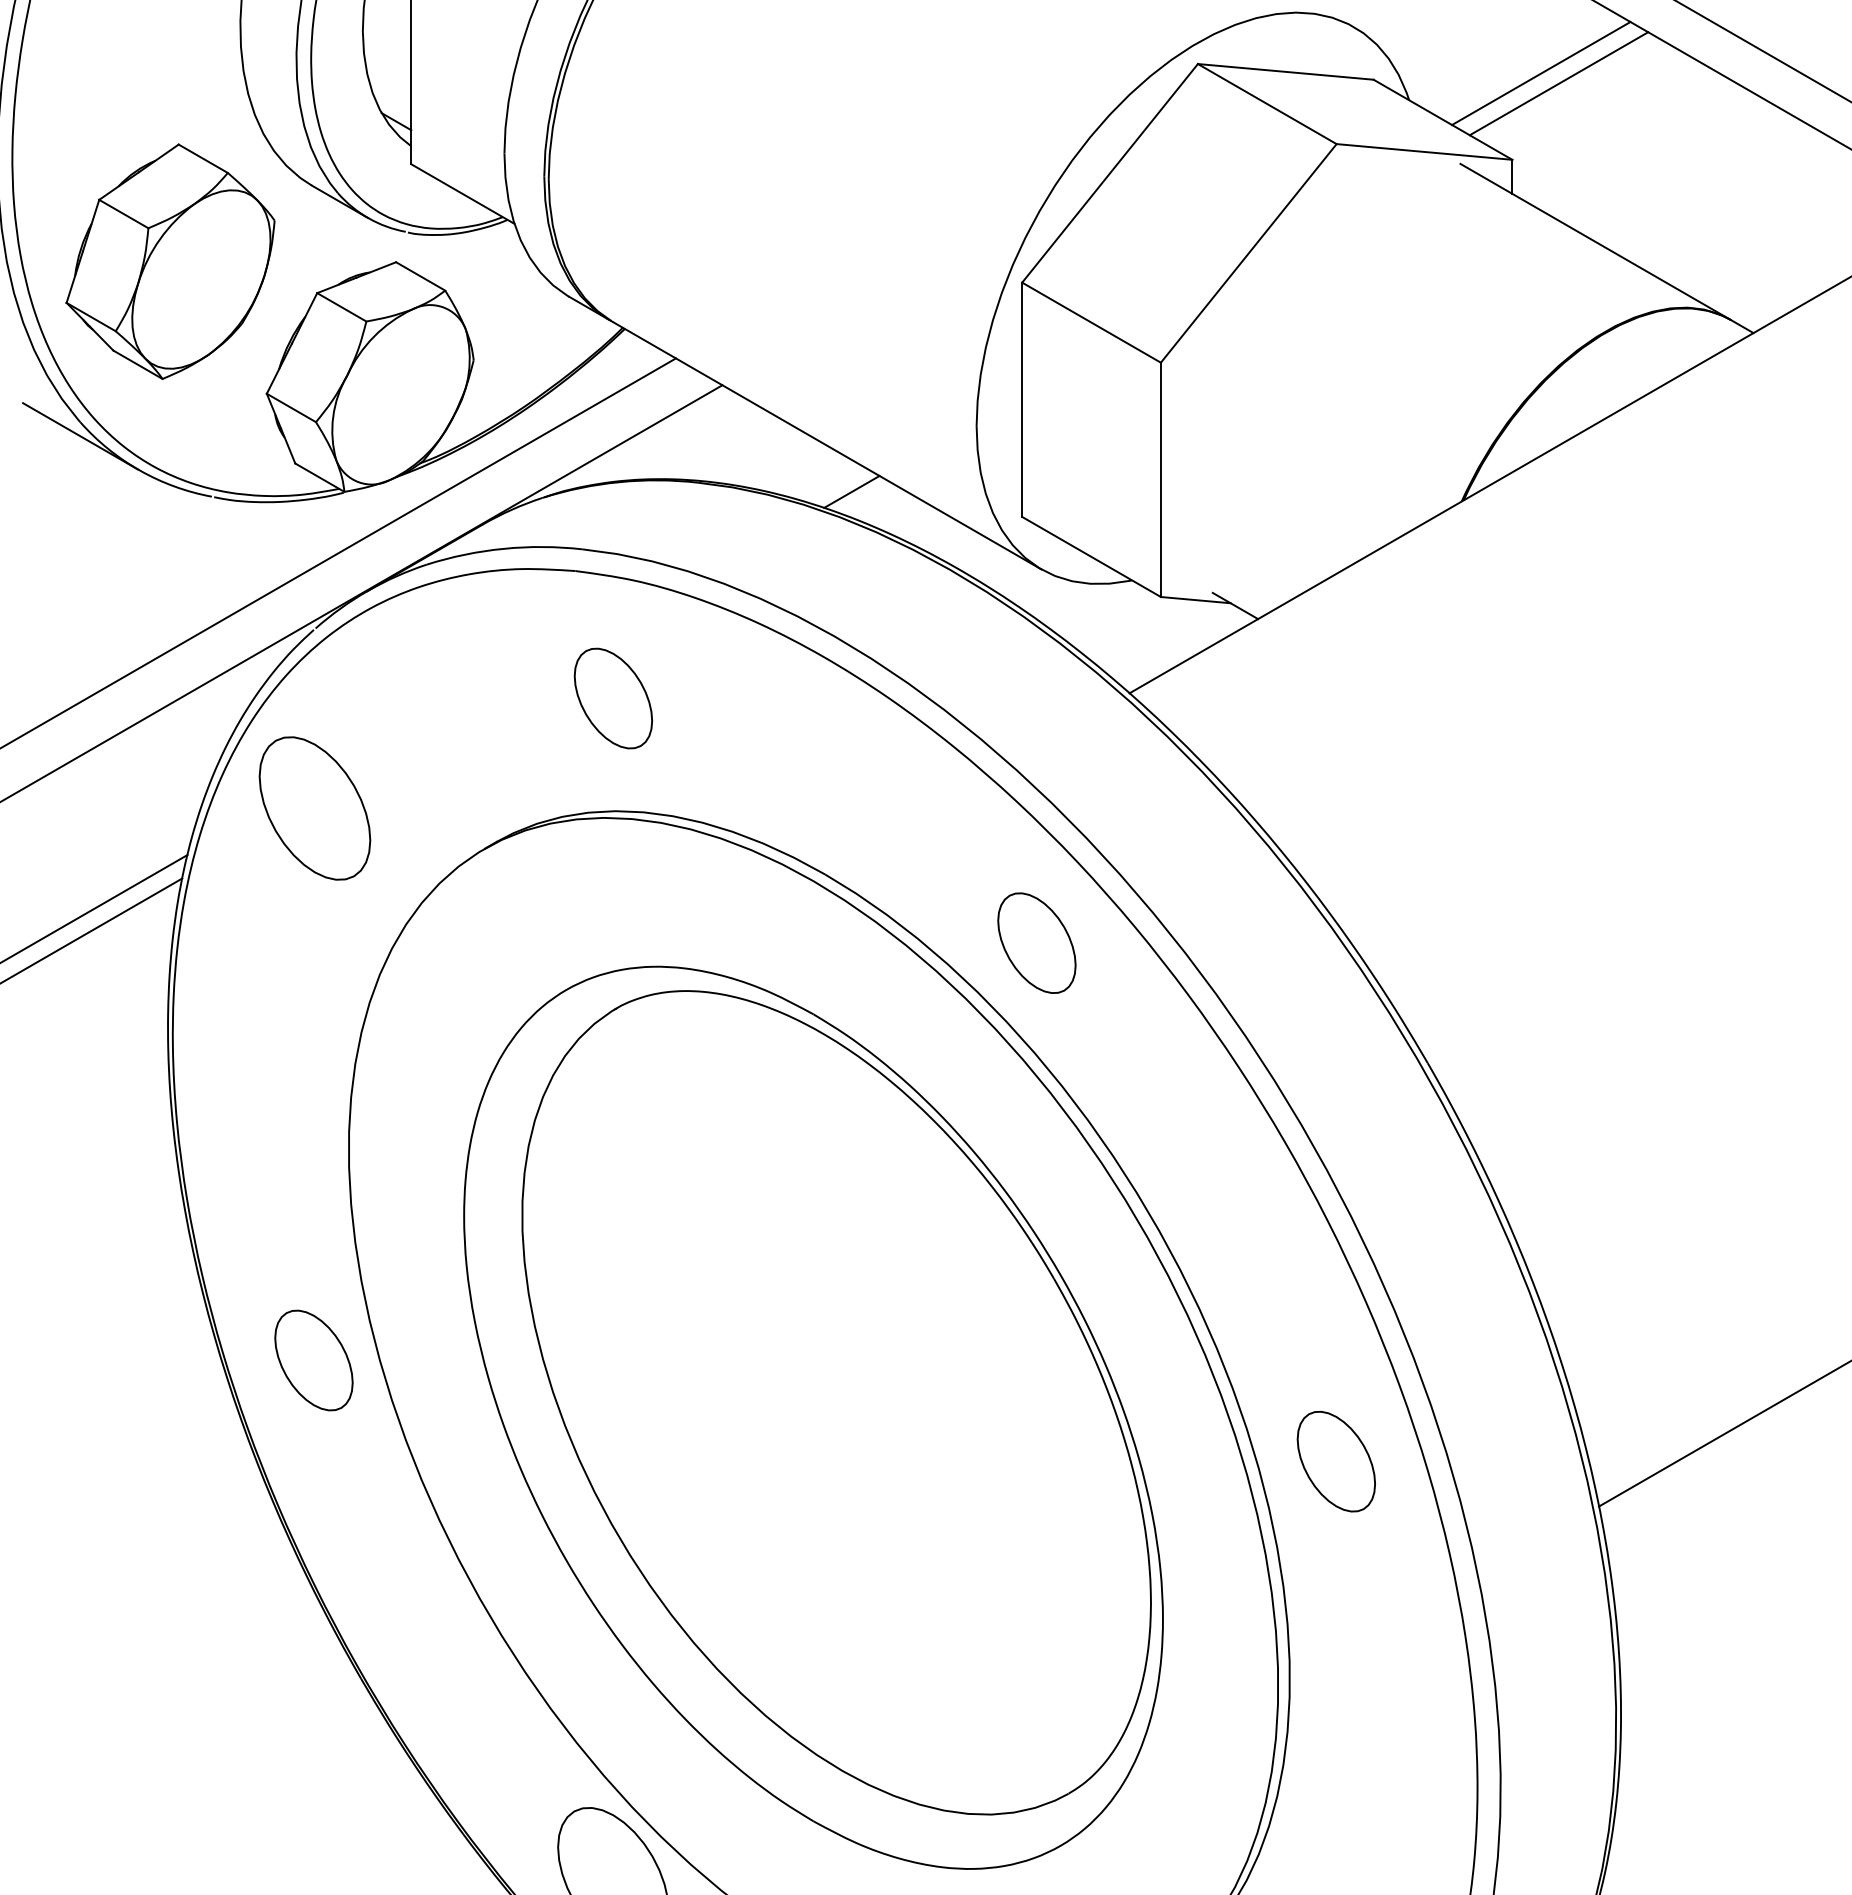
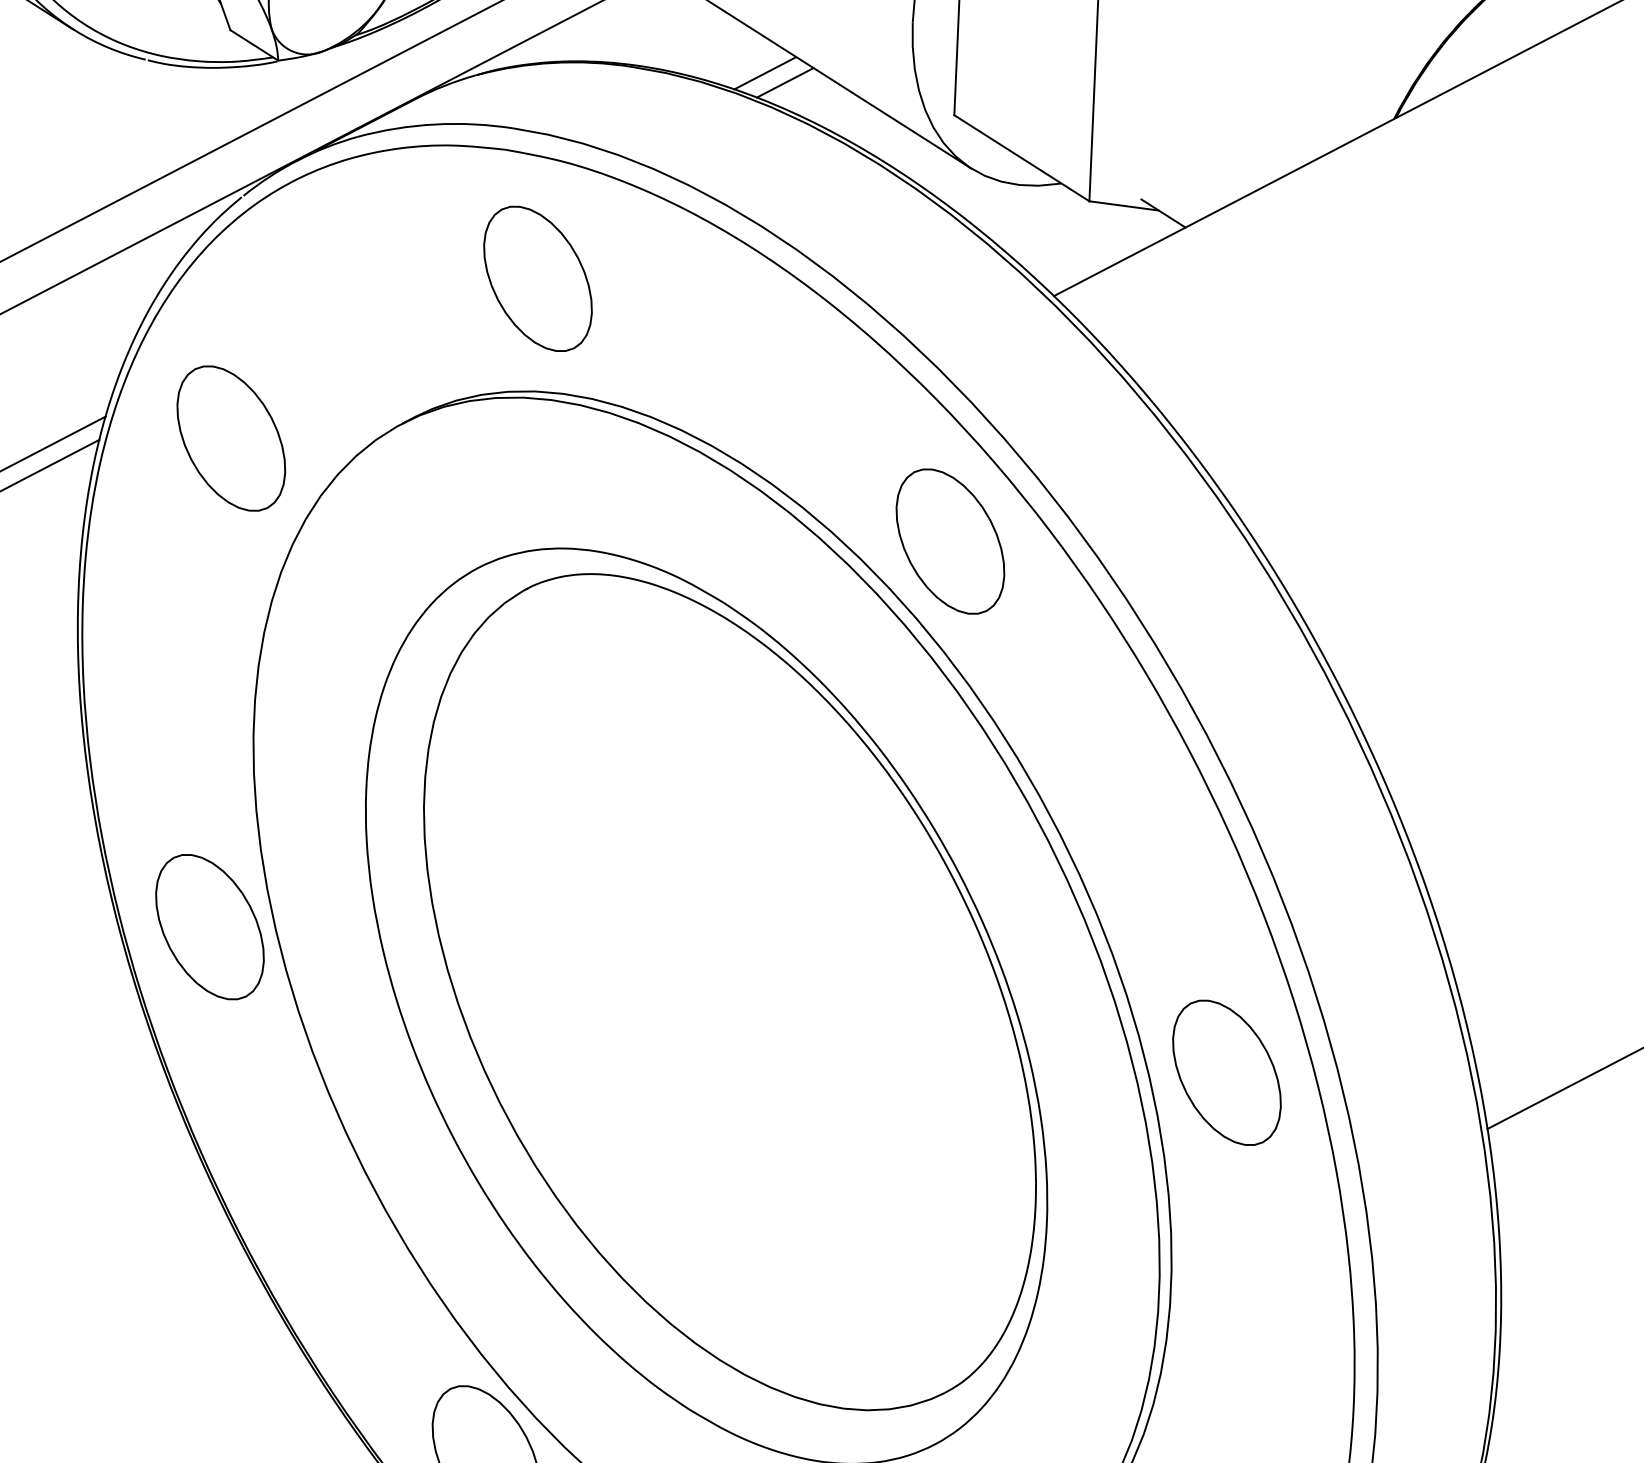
line: (831, 482) -> (765, 72), added
part: (613, 698) -> (538, 278), size x1.43
part: (314, 808) -> (230, 438), moved
part: (1036, 943) -> (950, 542), size x1.43
part: (313, 1360) -> (209, 927), size x1.43
part: (1336, 1461) -> (1227, 1072), size x1.43

